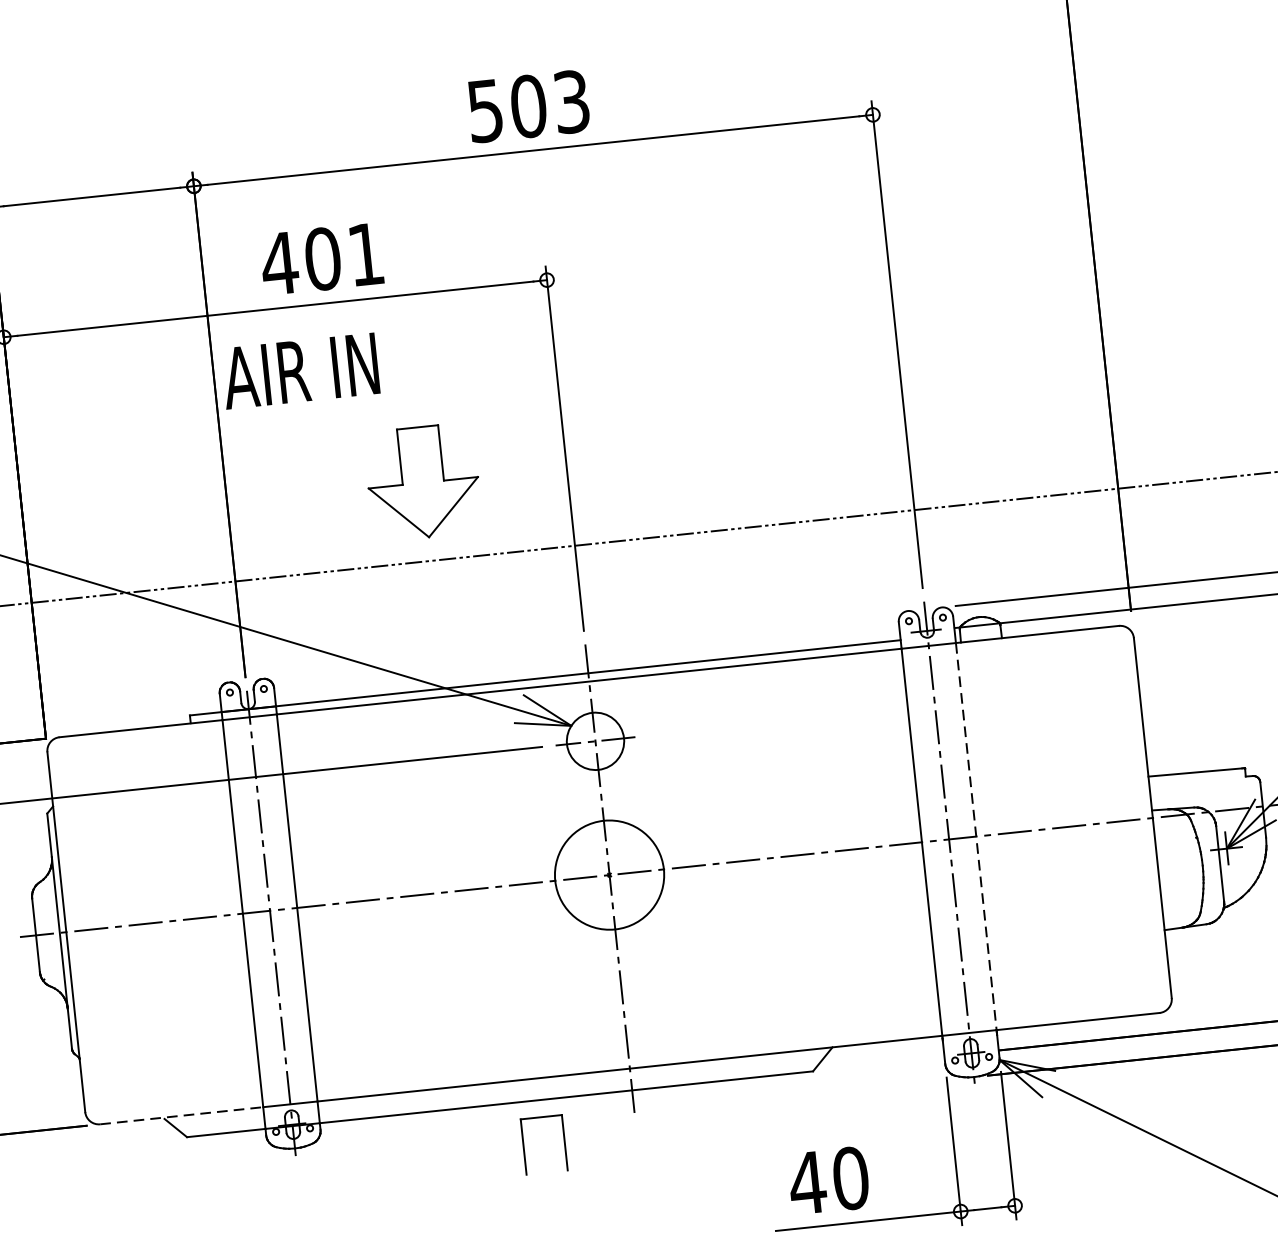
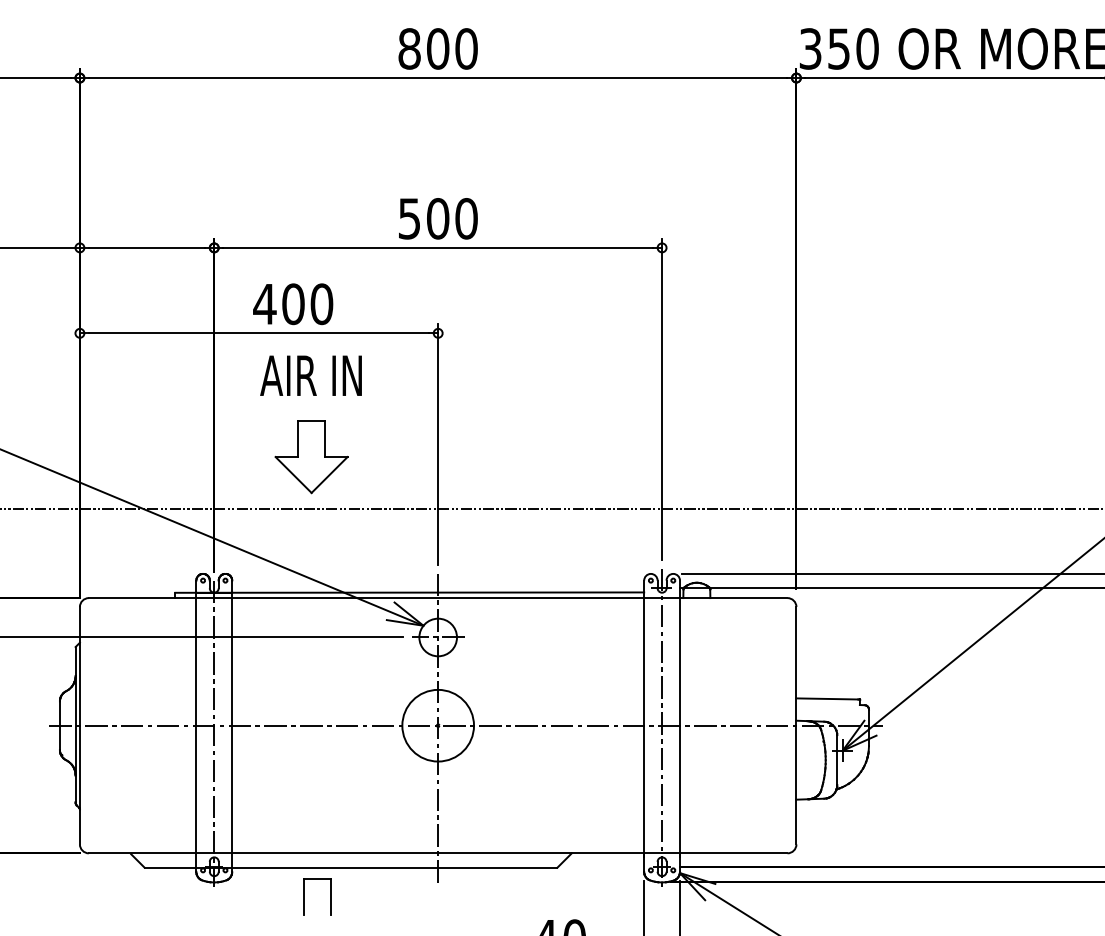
text: (571, 101) -> (466, 218), 503 -> 500
text: (365, 255) -> (321, 304), 401 -> 400
text: (299, 370) -> (310, 375), moved
part: (423, 483) -> (311, 457), moved
line: (976, 836) -> (680, 725), dashed -> solid
line: (181, 1116) -> (142, 853), dashed -> solid
part: (525, 1145) -> (304, 896), moved

